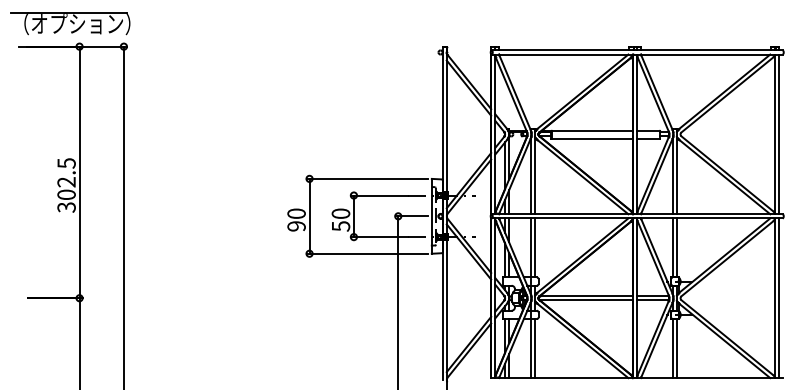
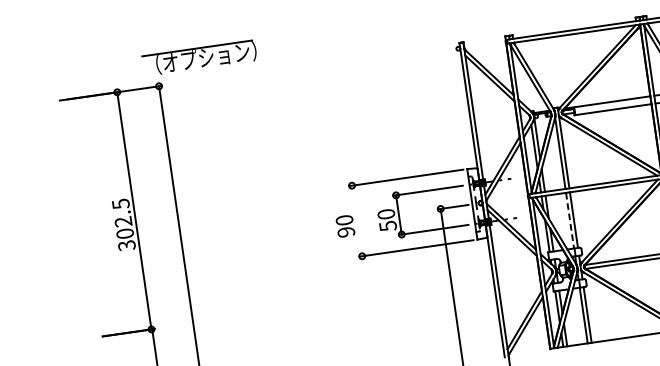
part: (70, 23) -> (199, 58), moved
line: (309, 215) -> (356, 220), removed
line: (530, 247) -> (569, 220), solid -> dashed

